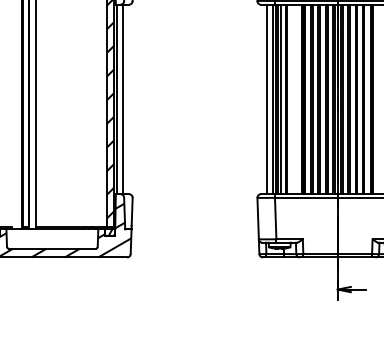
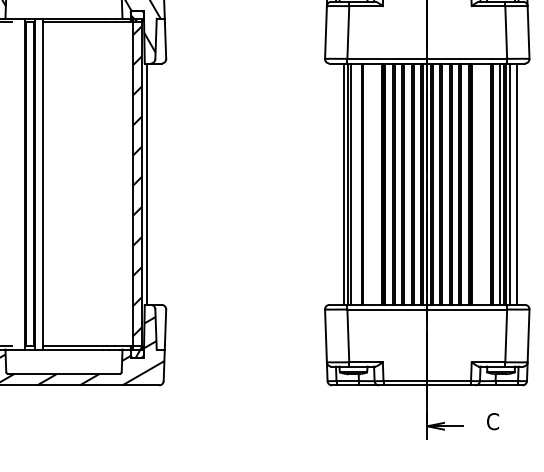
line: (122, 98) -> (153, 183), removed
line: (267, 98) -> (337, 183), removed
line: (280, 98) -> (354, 183), removed

